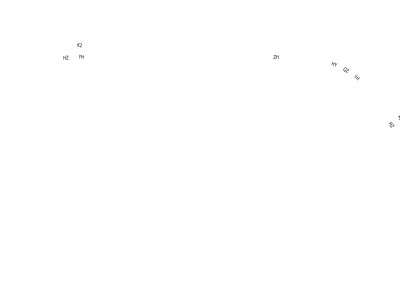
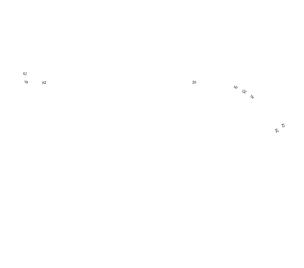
text: (80, 50) -> (25, 77), moved

